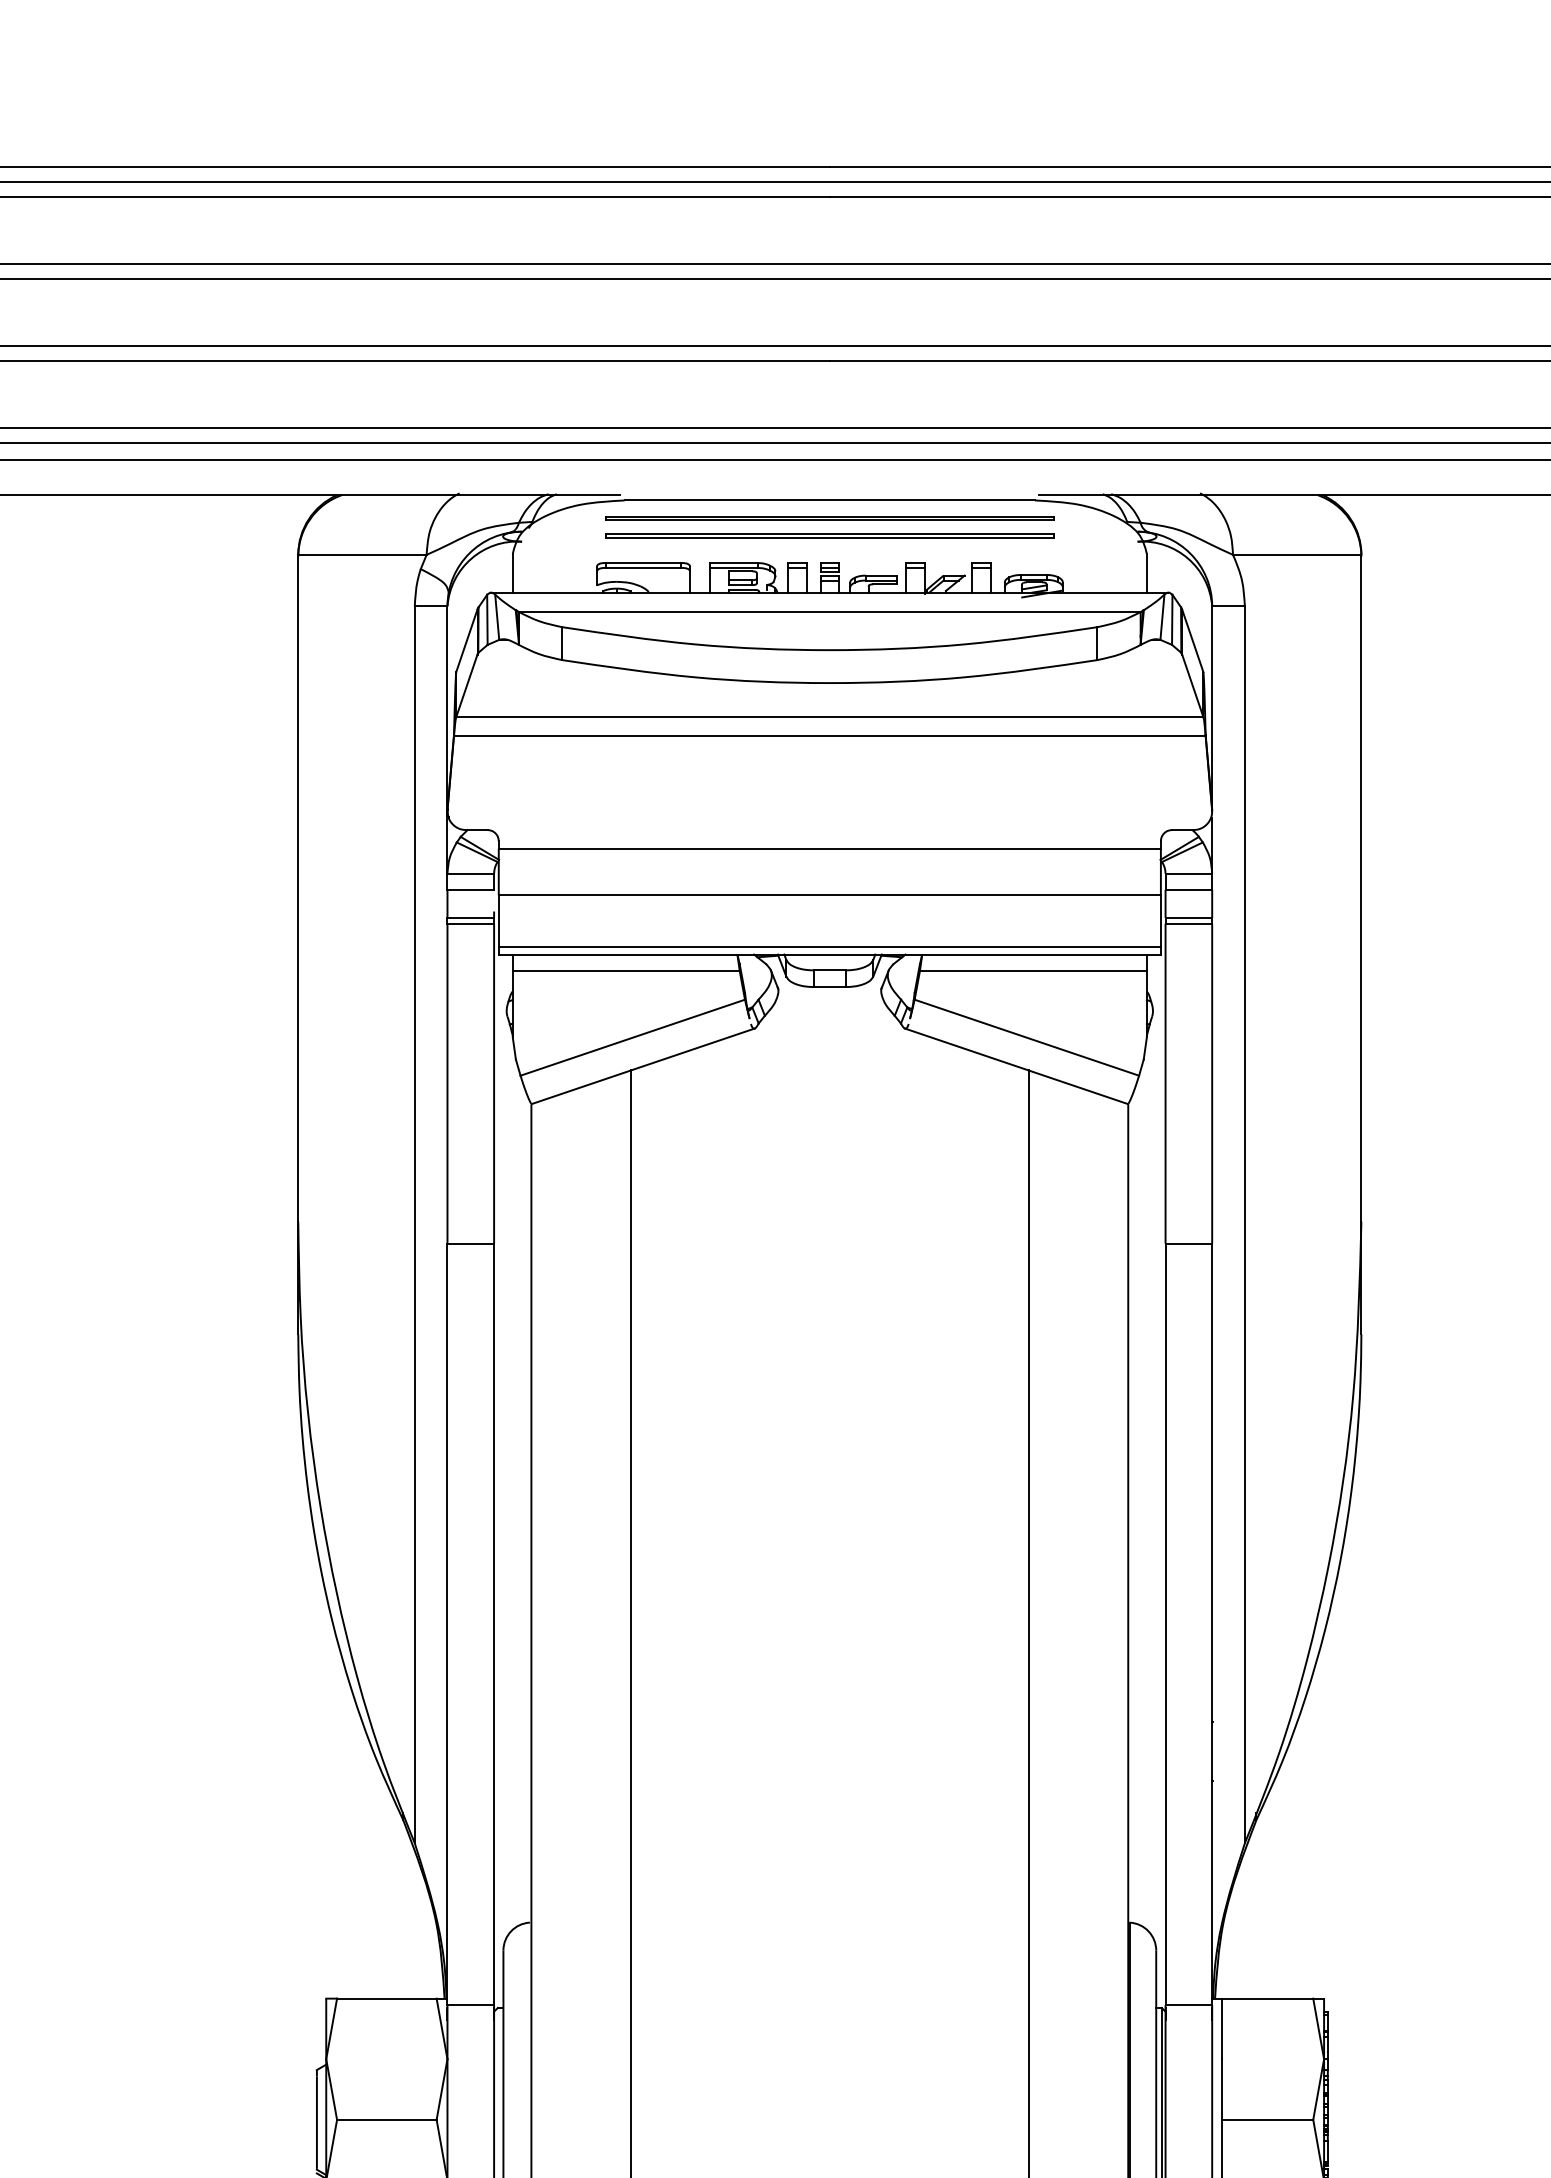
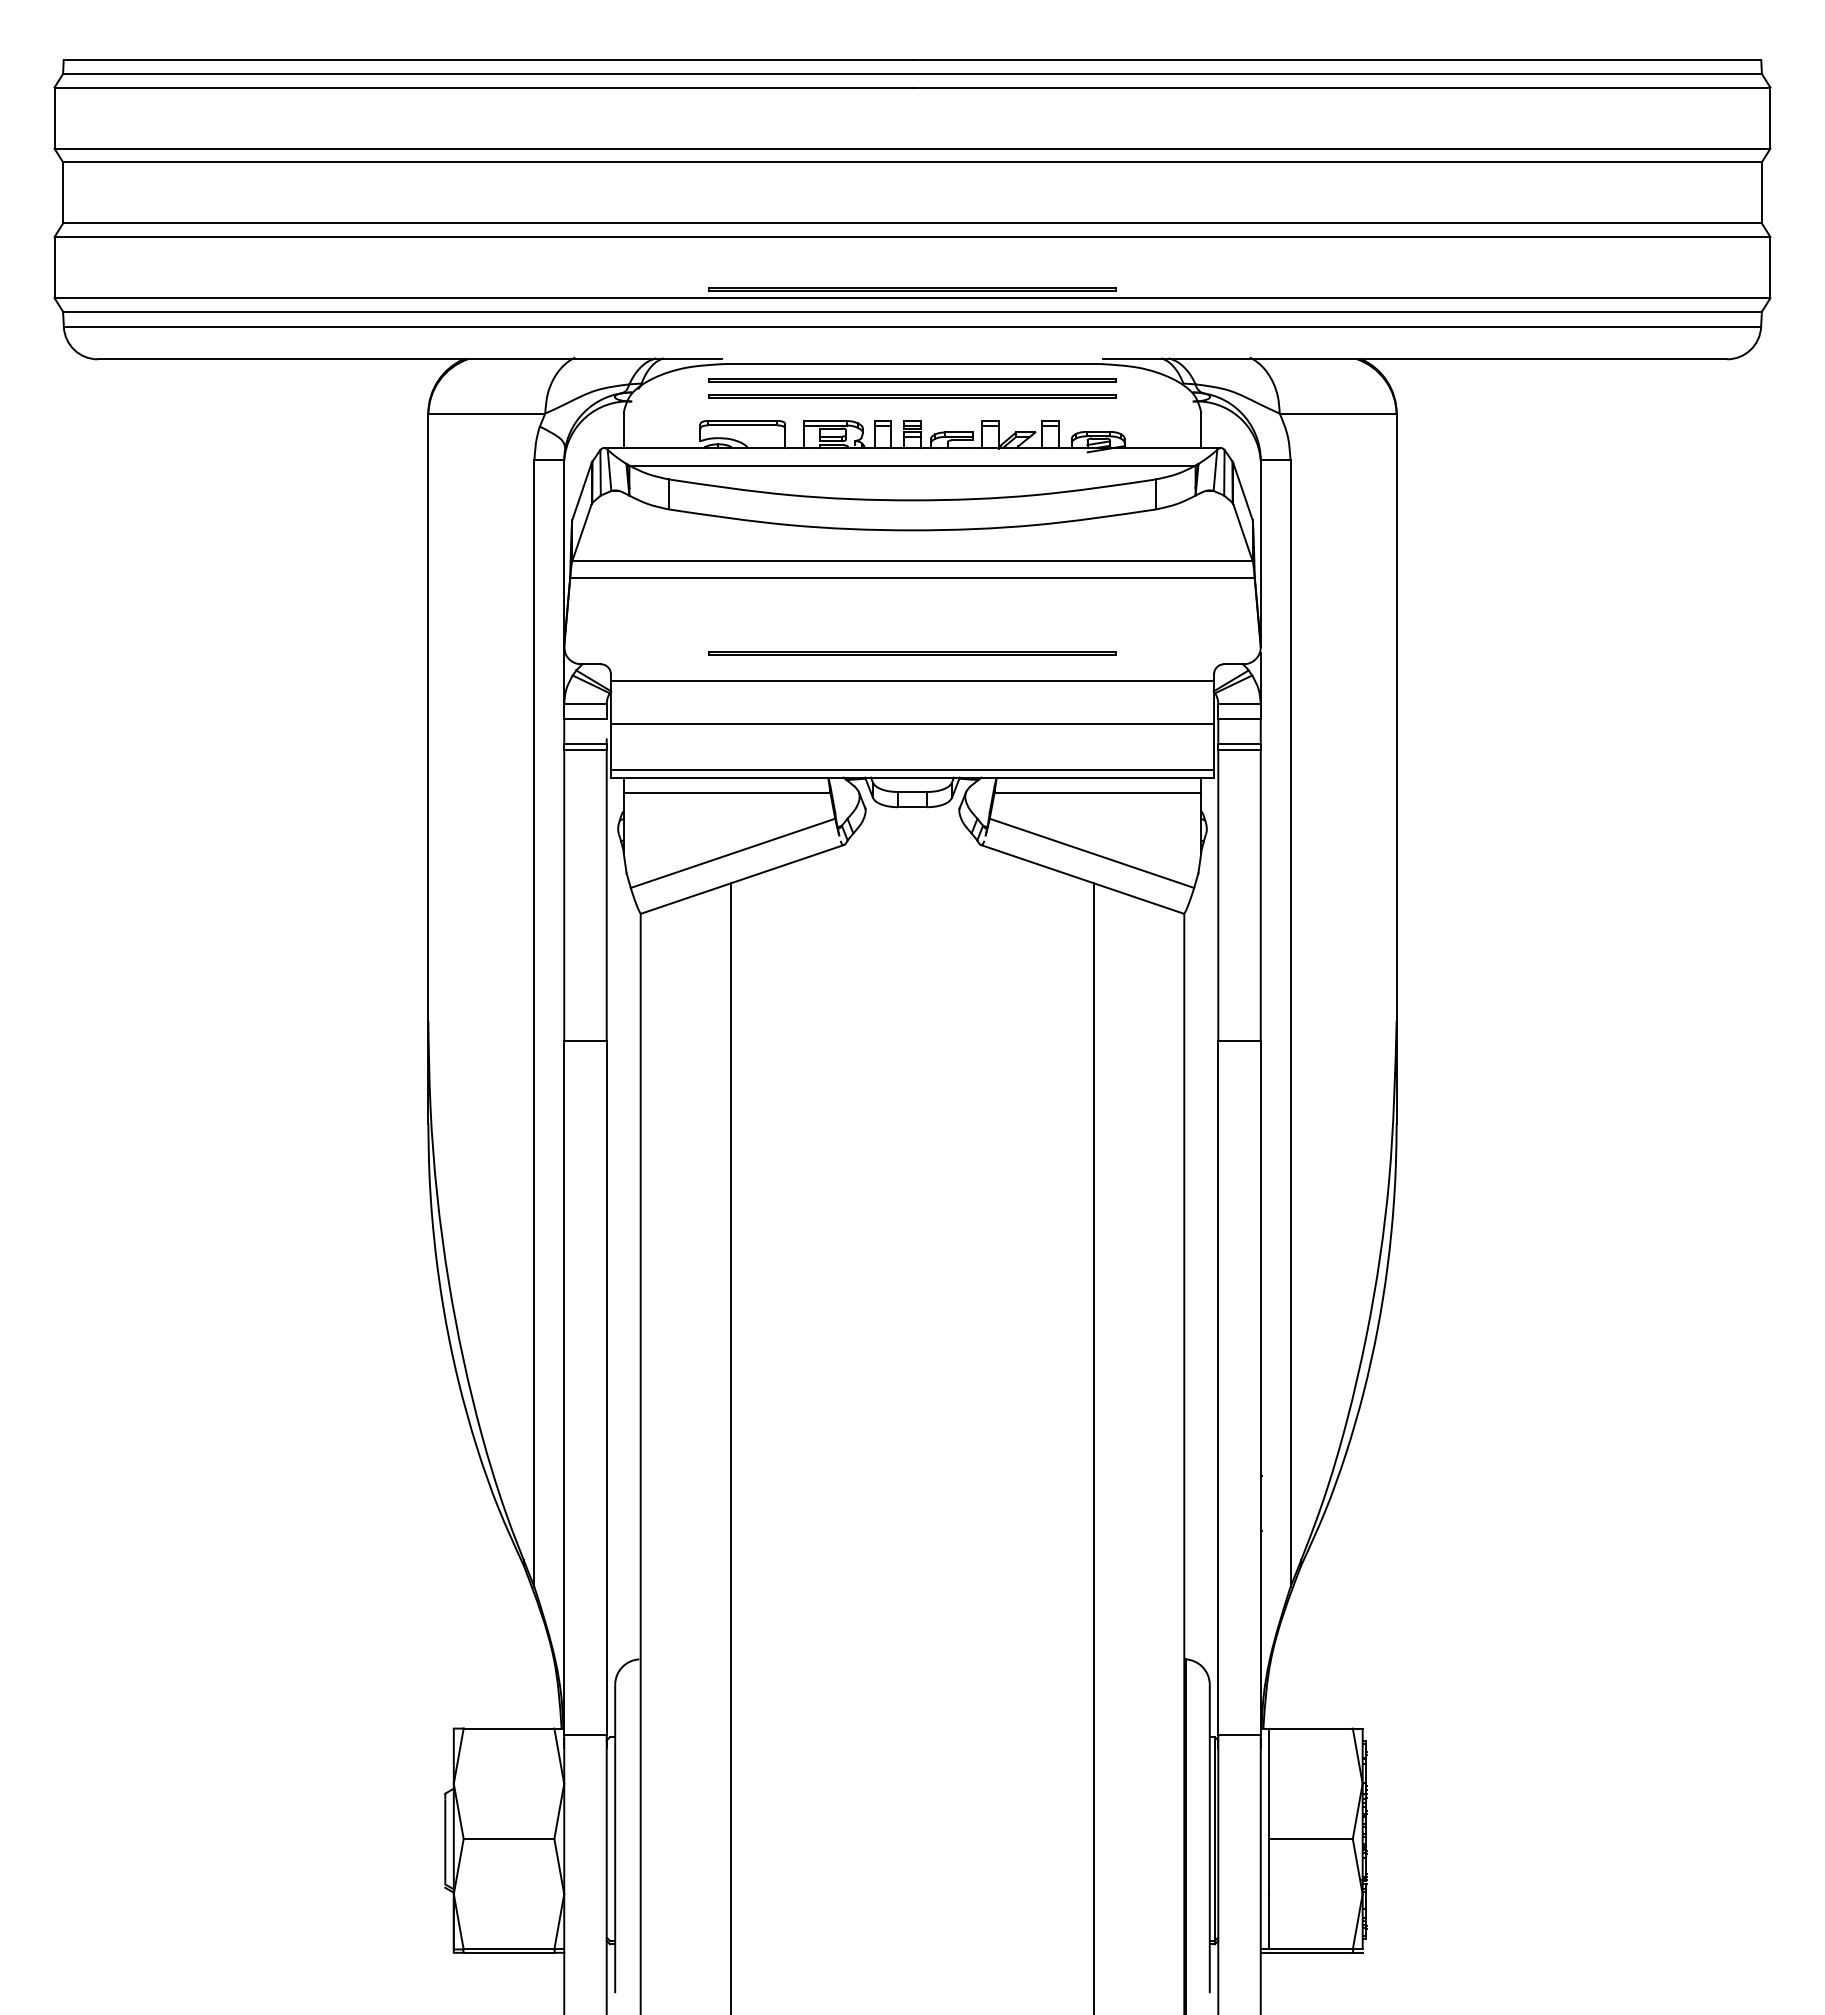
line: (829, 417) -> (912, 288), added
line: (829, 817) -> (912, 652), added

